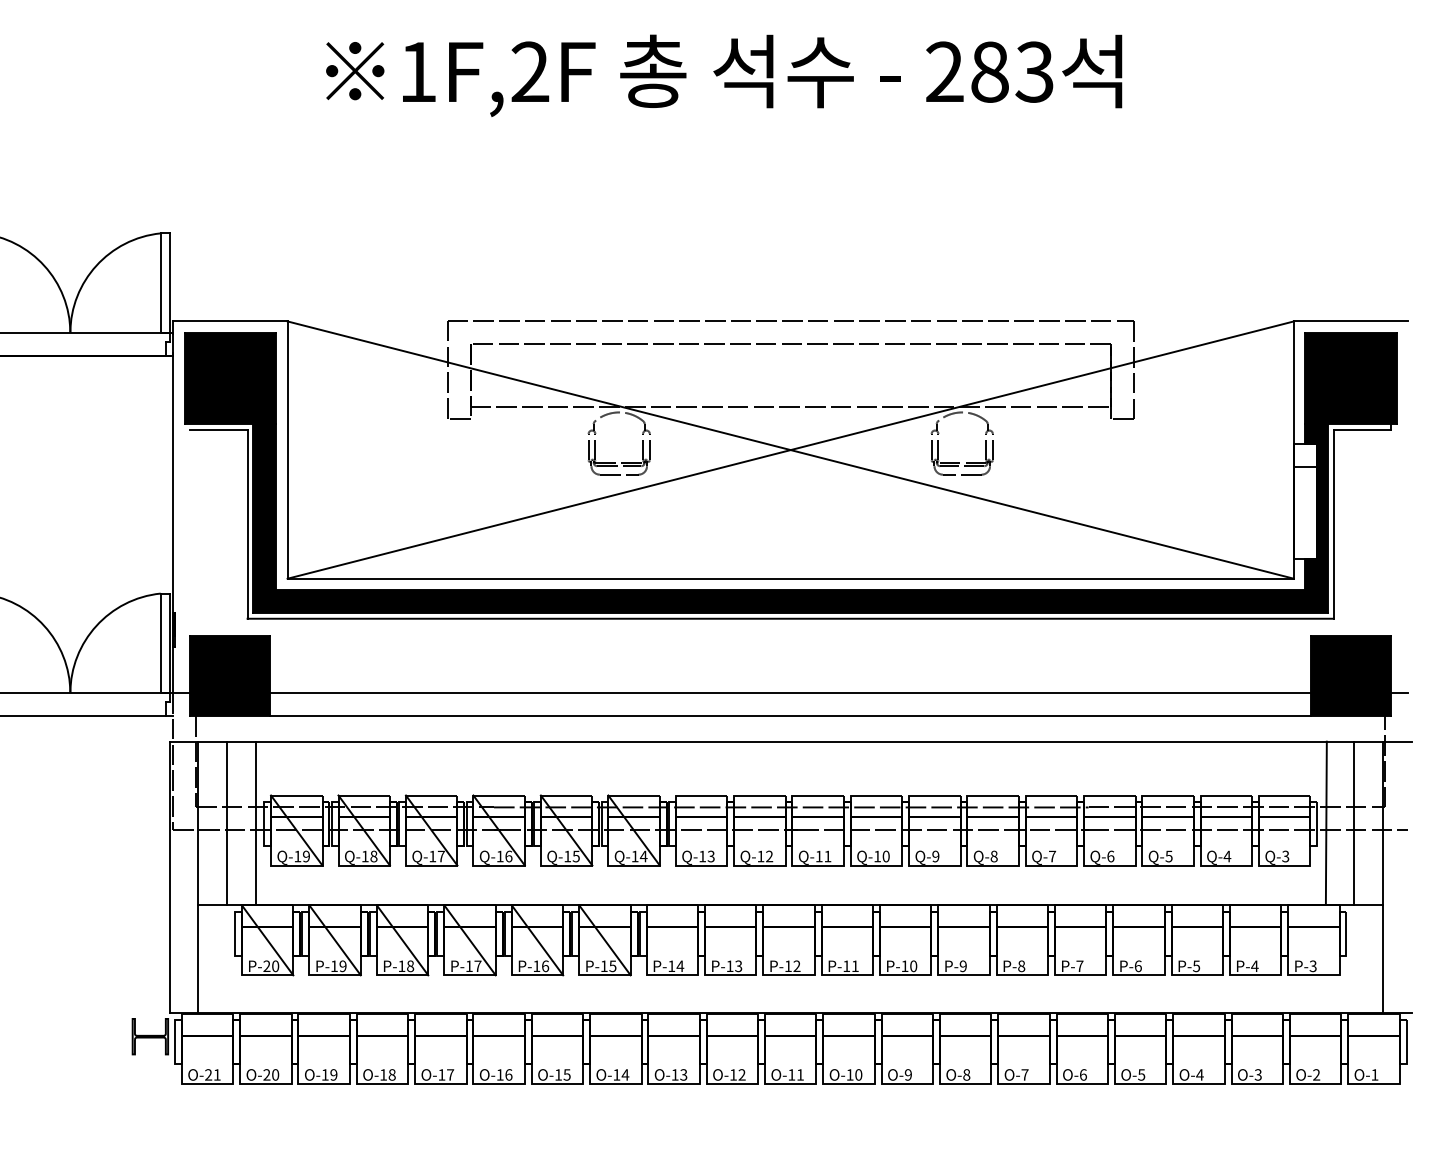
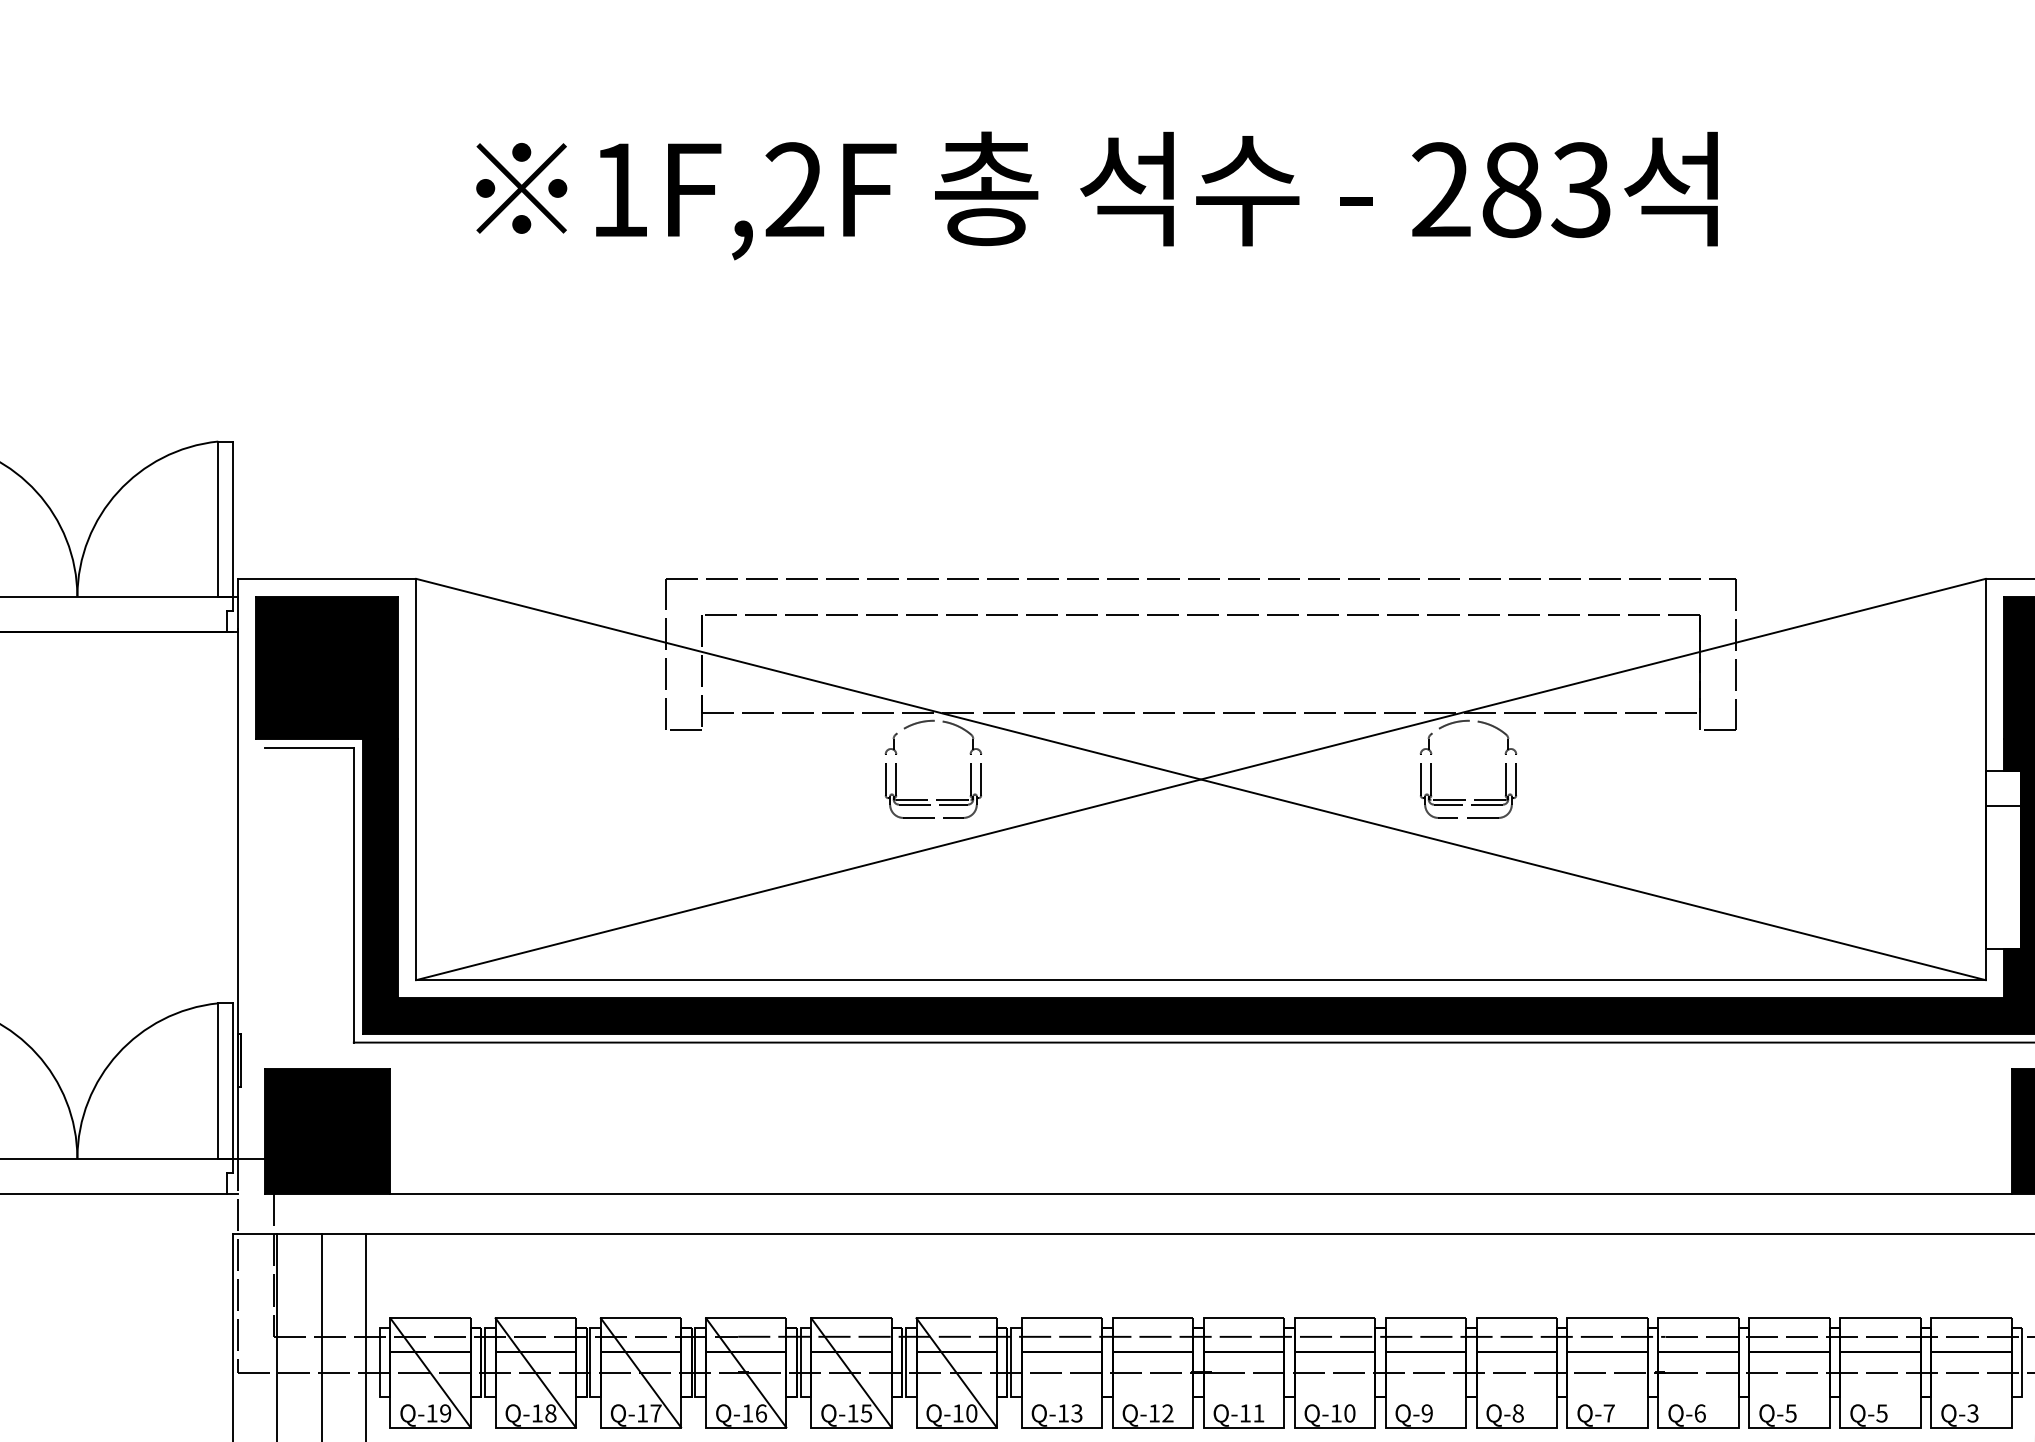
line: (790, 693) -> (1200, 1159), removed
text: (643, 856) -> (971, 1413), Q-14 -> Q-10
text: (1227, 856) -> (1882, 1413), Q-4 -> Q-5

